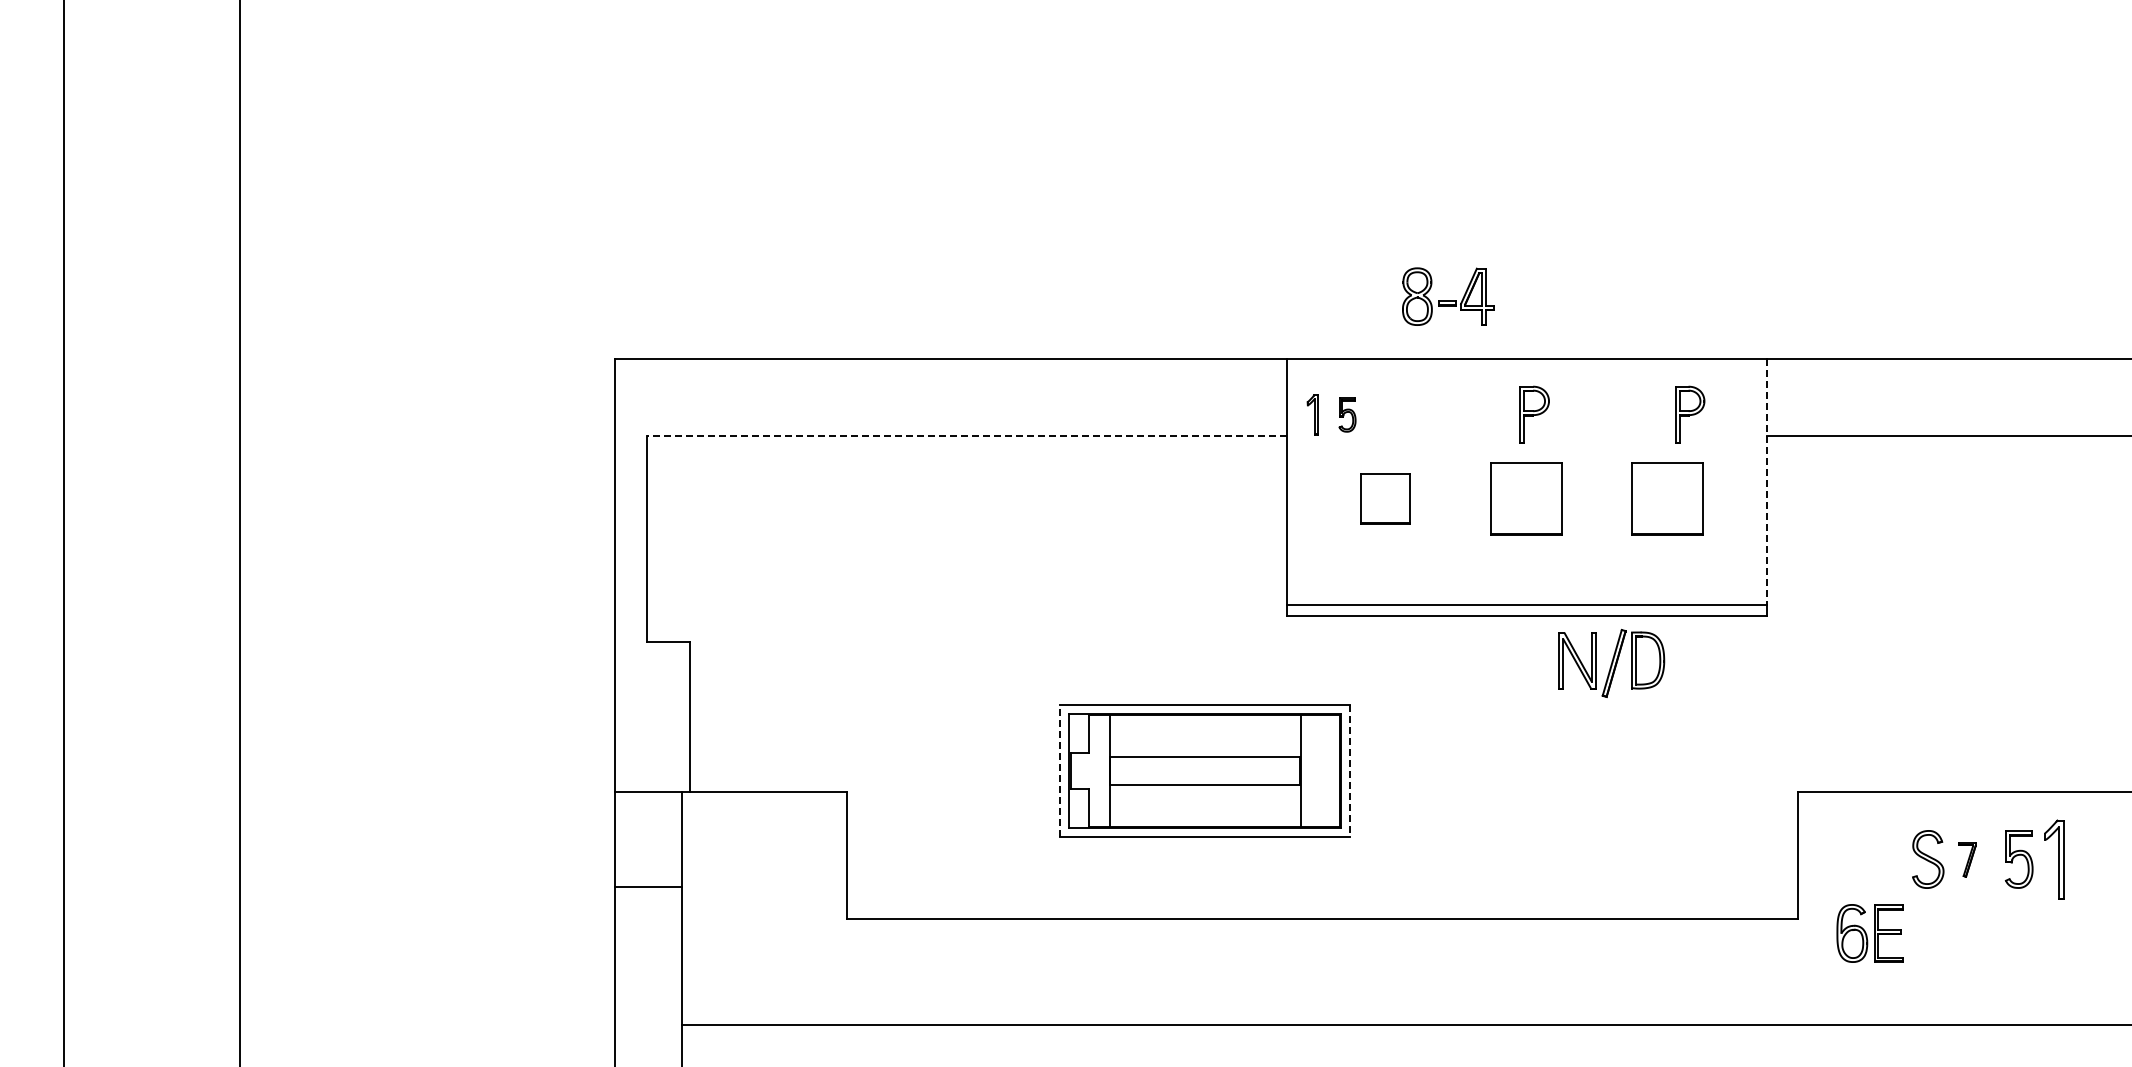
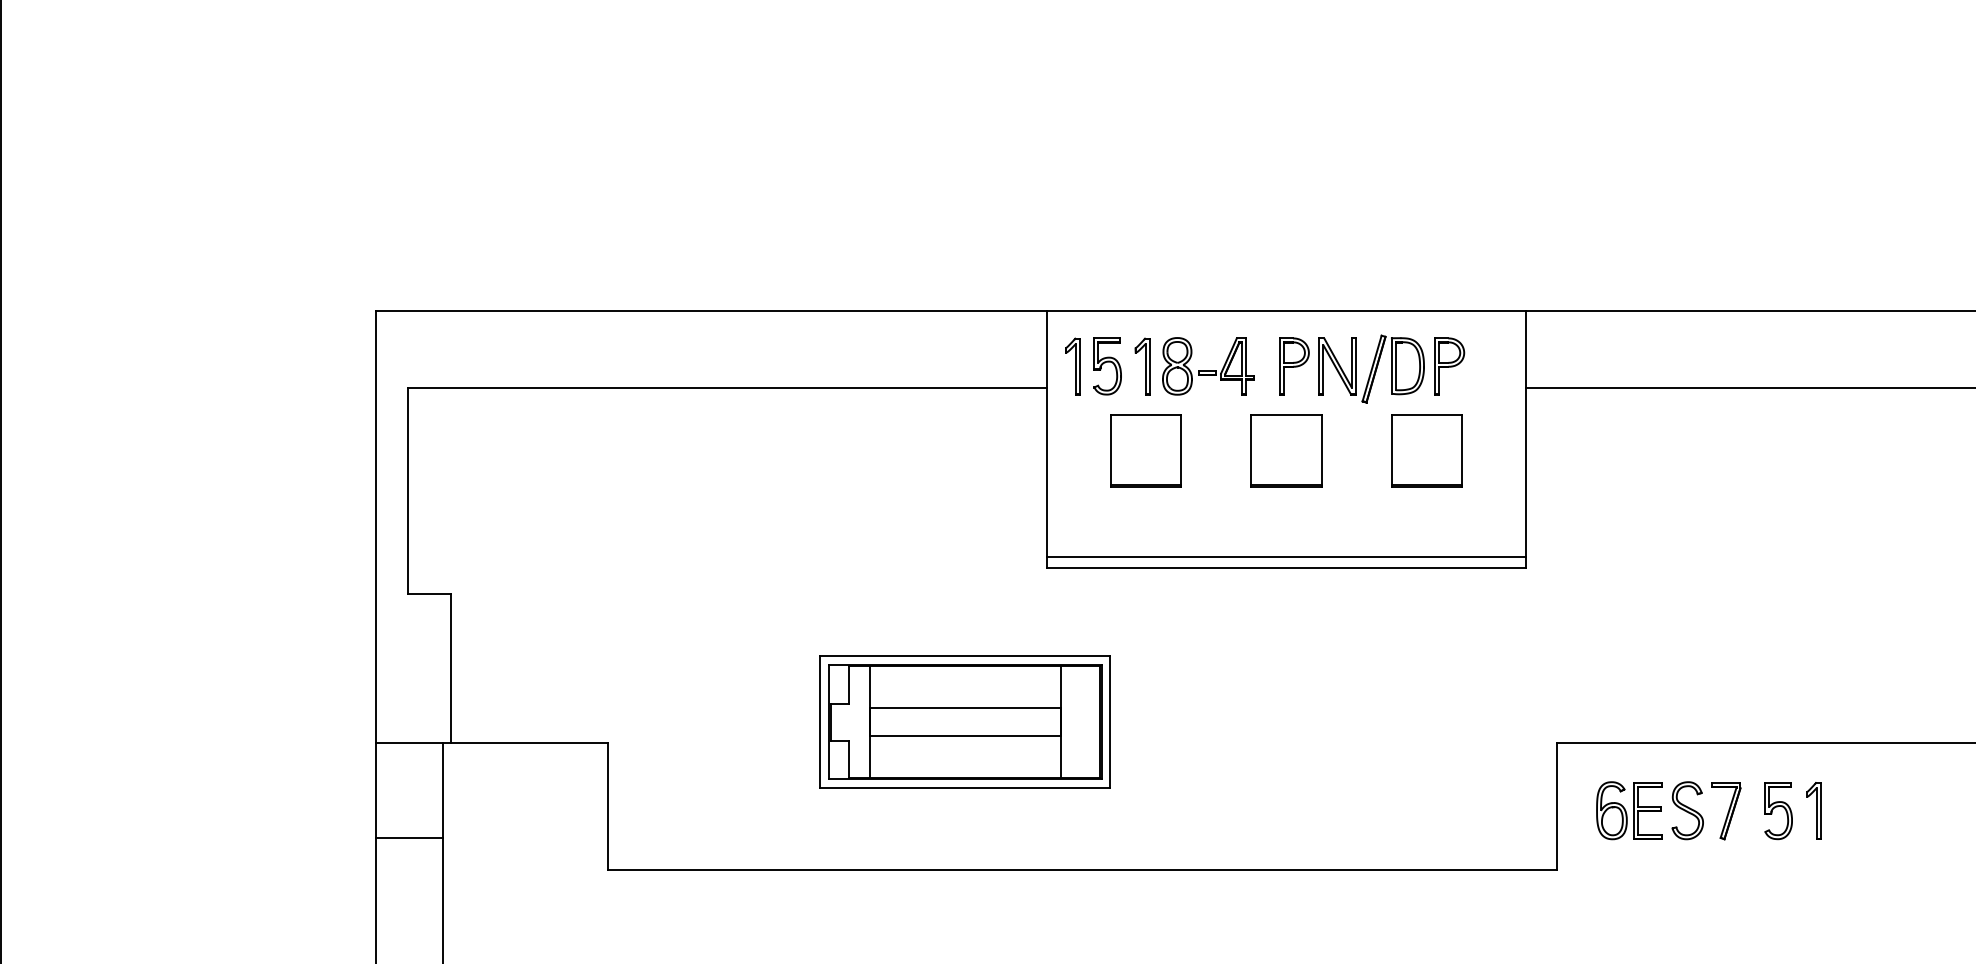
part: (1448, 296) -> (1208, 366), moved
part: (1312, 414) -> (1072, 366), size x1.43
part: (1347, 414) -> (1107, 366), size x1.67
part: (1382, 414) -> (1142, 366), added
line: (966, 436) -> (727, 388), dashed -> solid
line: (1766, 482) -> (1526, 434), dashed -> solid
part: (1385, 498) -> (1145, 450), size x1.43
part: (1611, 662) -> (1371, 368), moved
line: (1060, 770) -> (820, 721), dashed -> solid
line: (1350, 770) -> (1110, 721), dashed -> solid
part: (1967, 859) -> (1727, 810), size x1.67
part: (2054, 859) -> (1813, 810), size x0.71
part: (1869, 933) -> (1629, 810), moved

